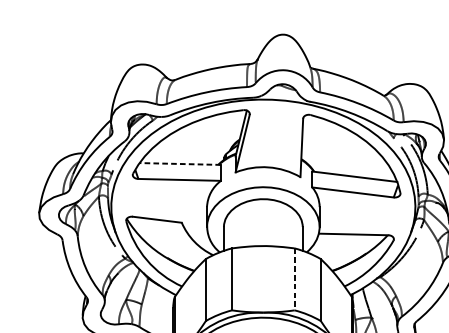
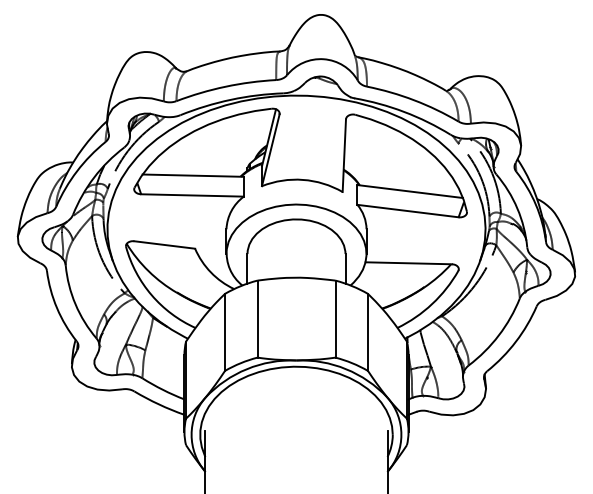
line: (180, 163) -> (193, 175), dashed -> solid
line: (294, 279) -> (335, 319), dashed -> solid

